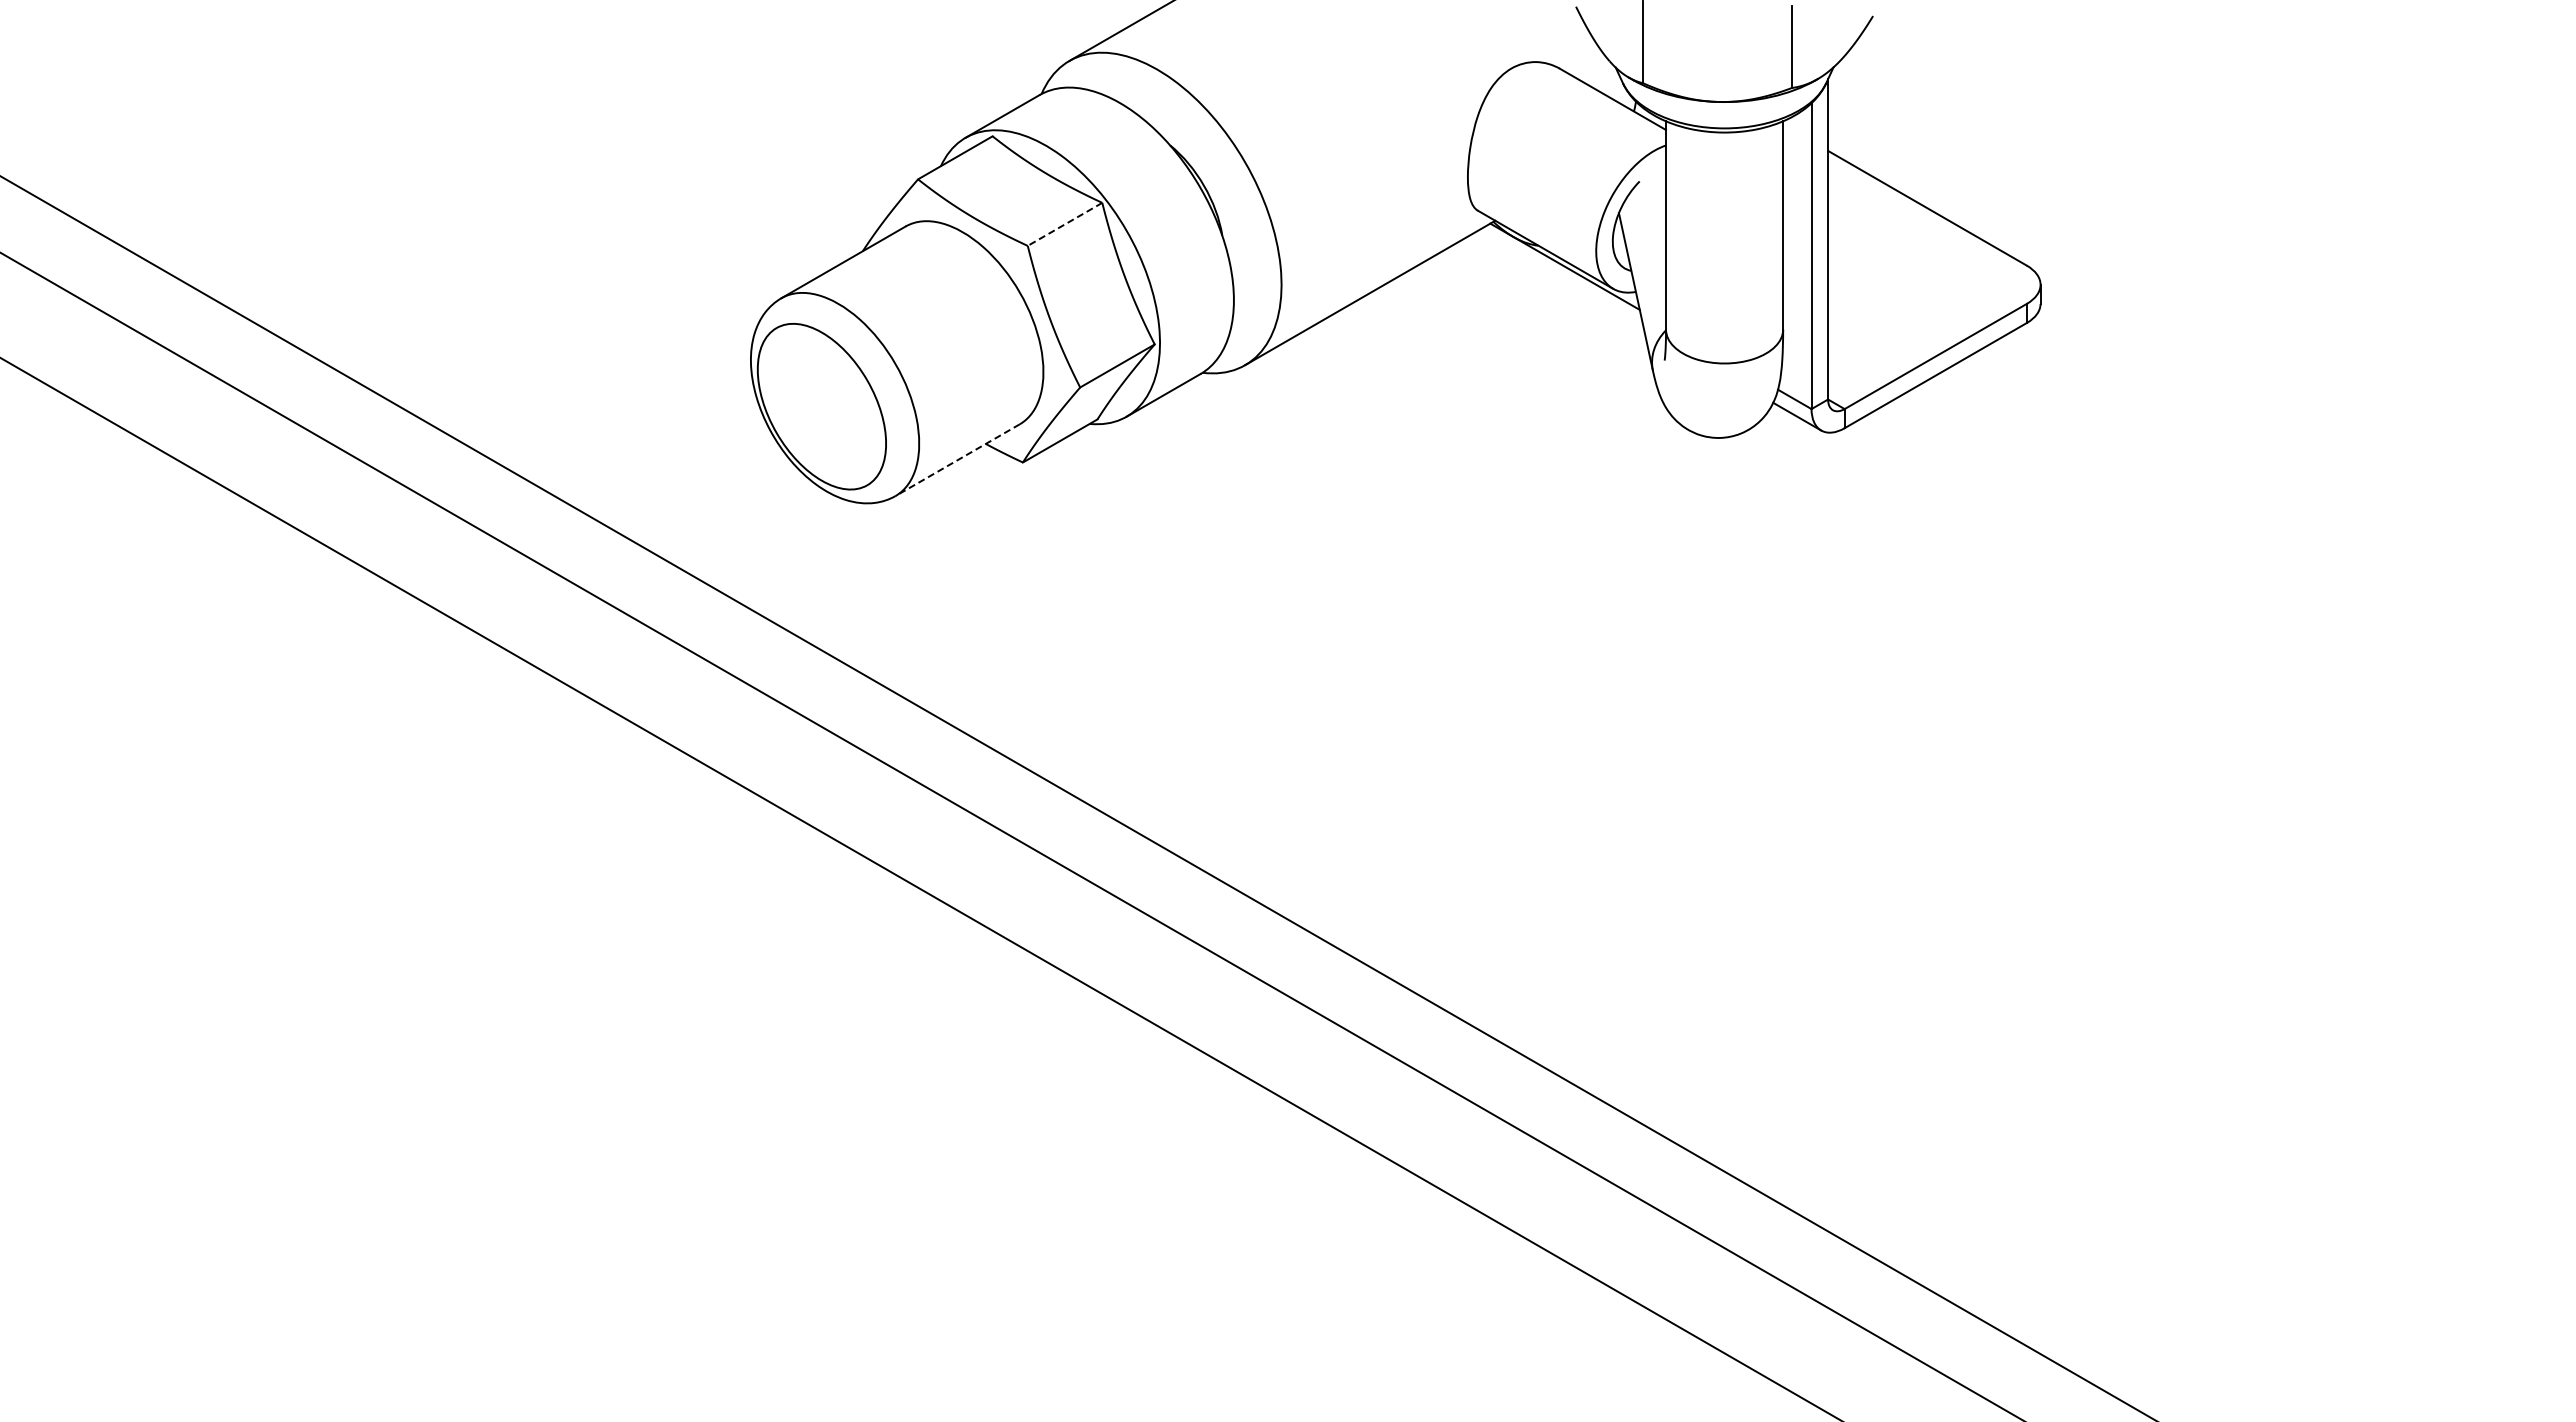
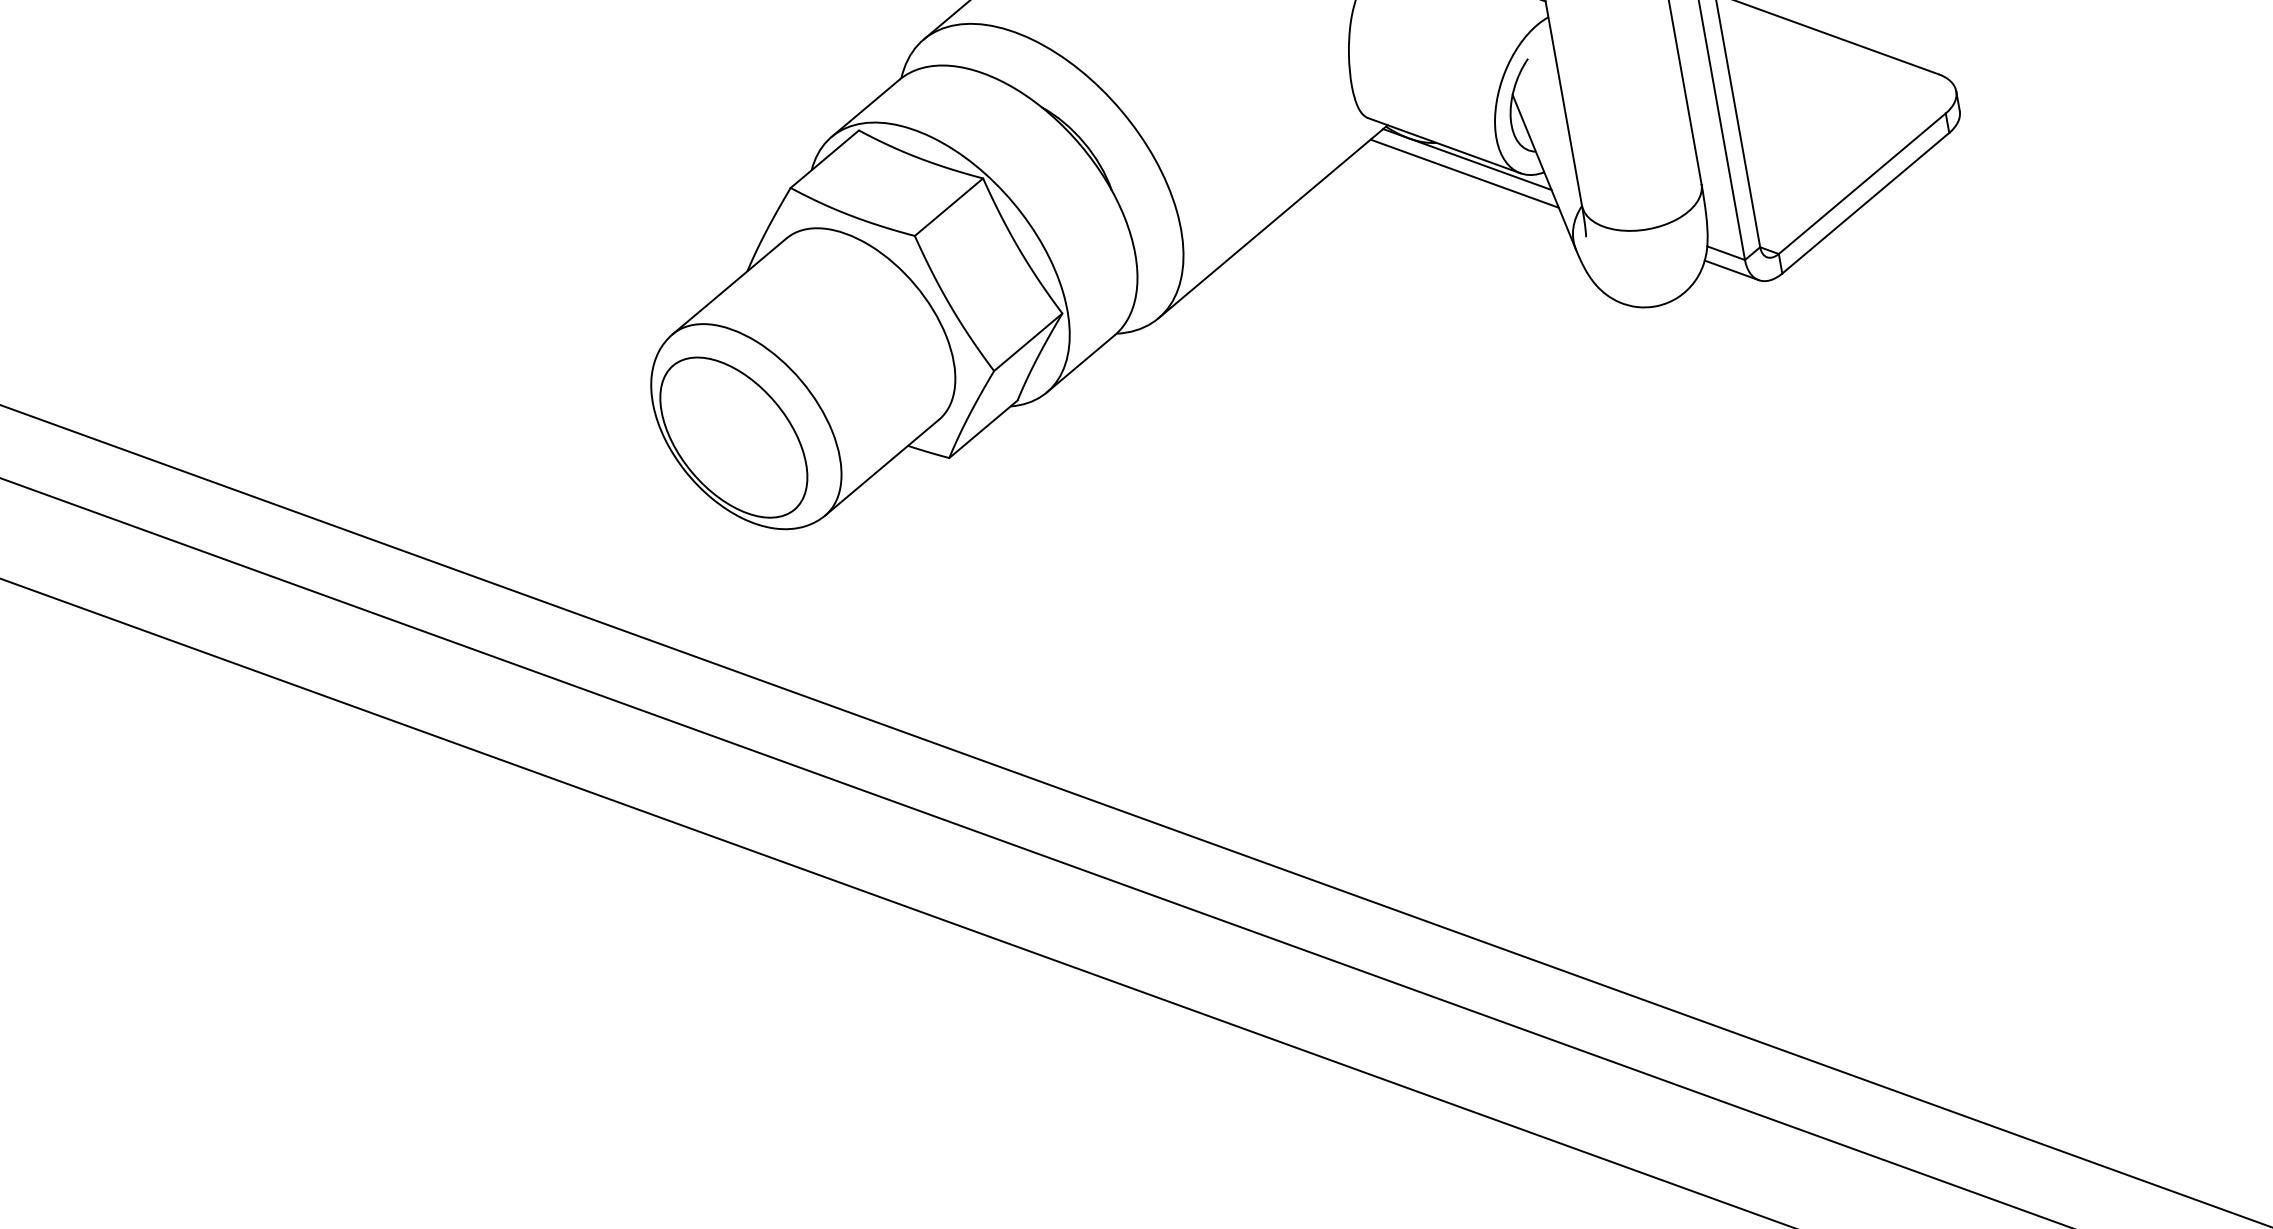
line: (1064, 224) -> (948, 207), dashed -> solid
line: (1559, 279) -> (1464, 173), added
line: (957, 460) -> (882, 467), dashed -> solid

